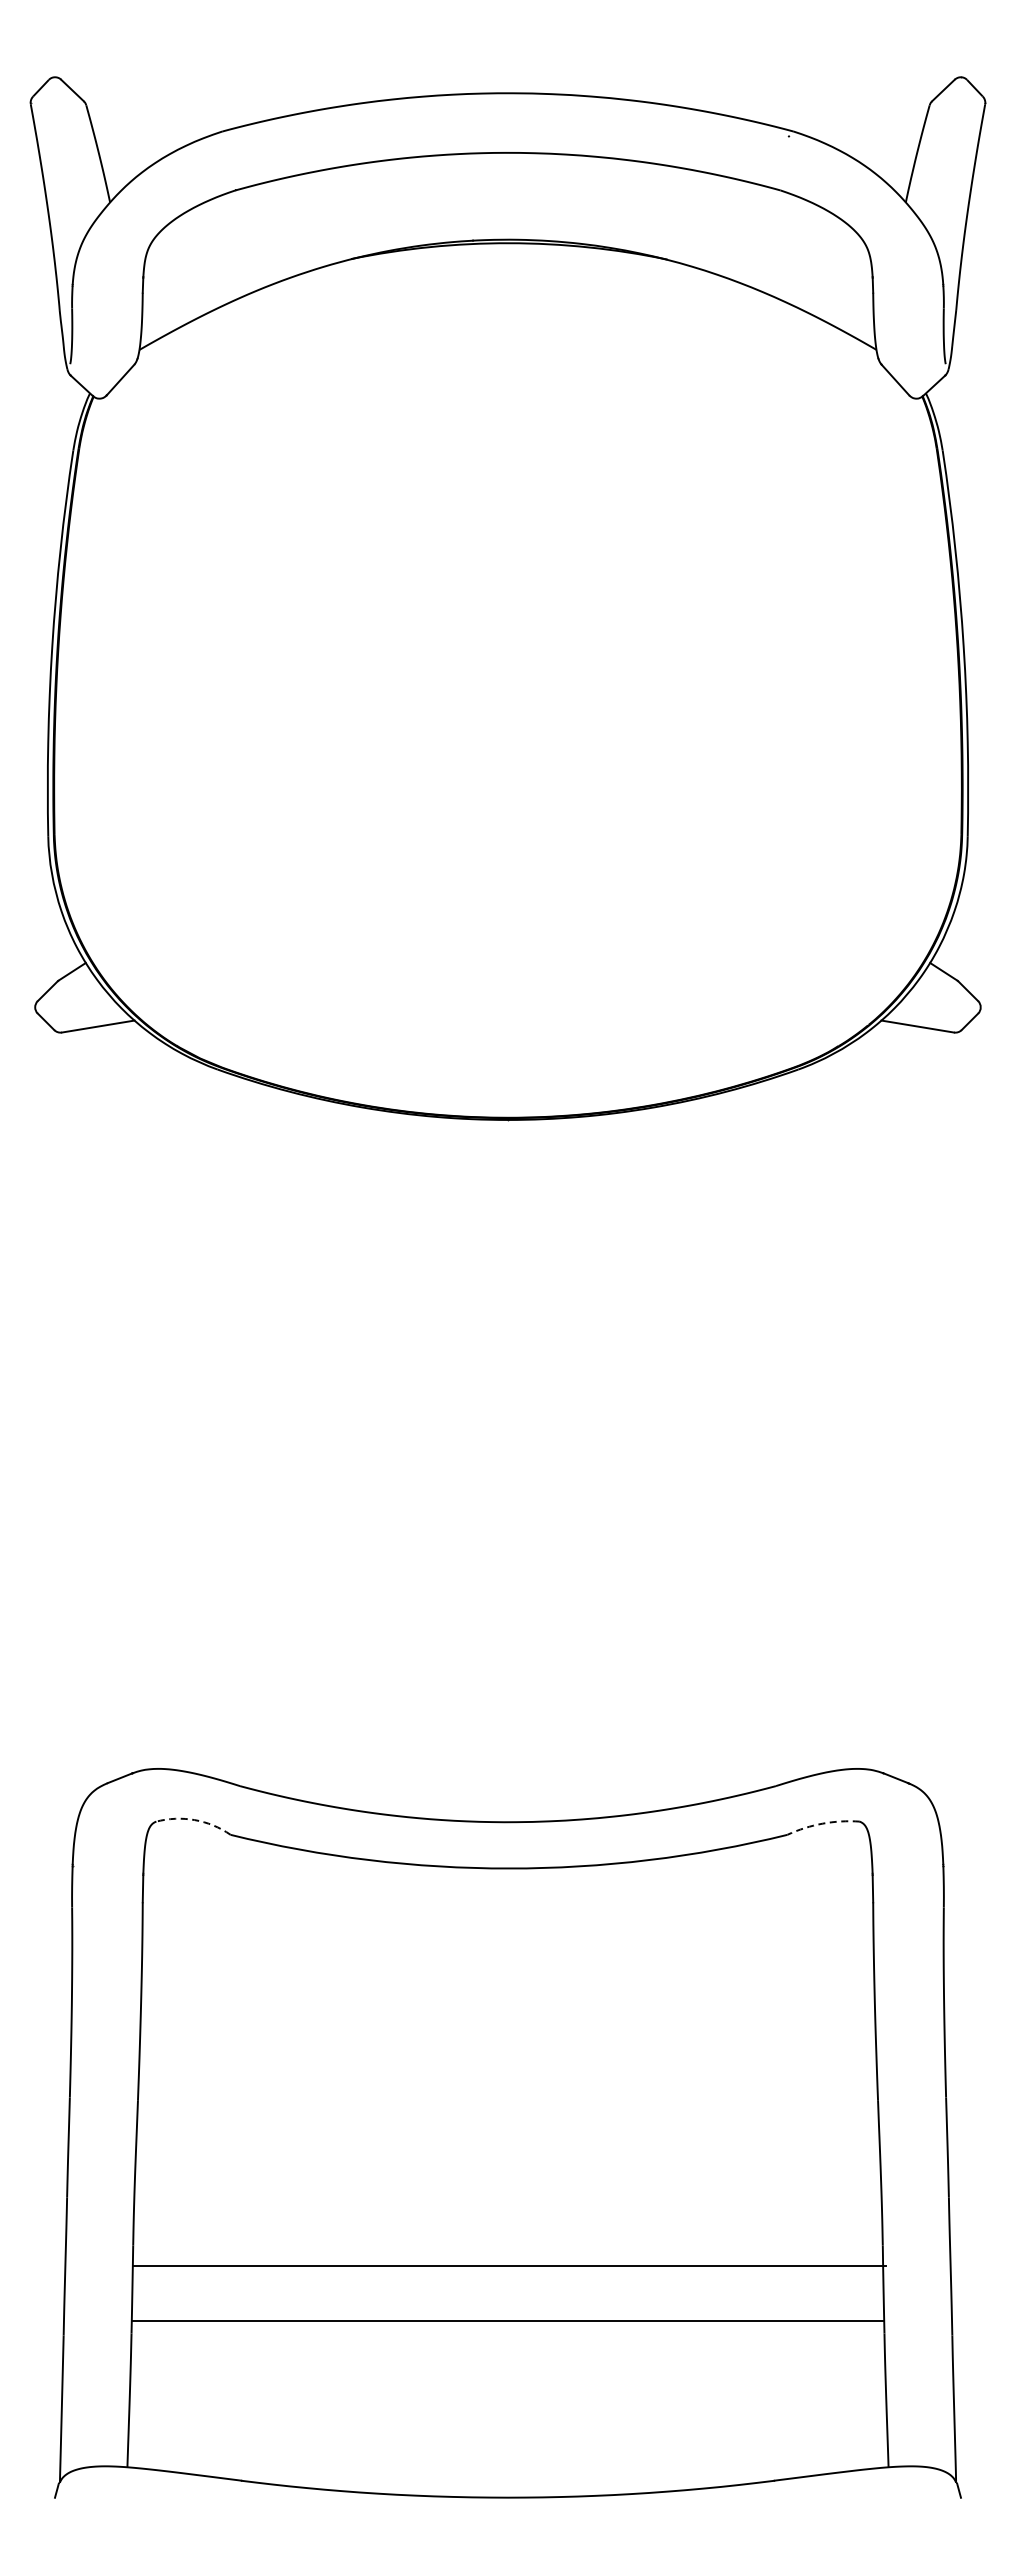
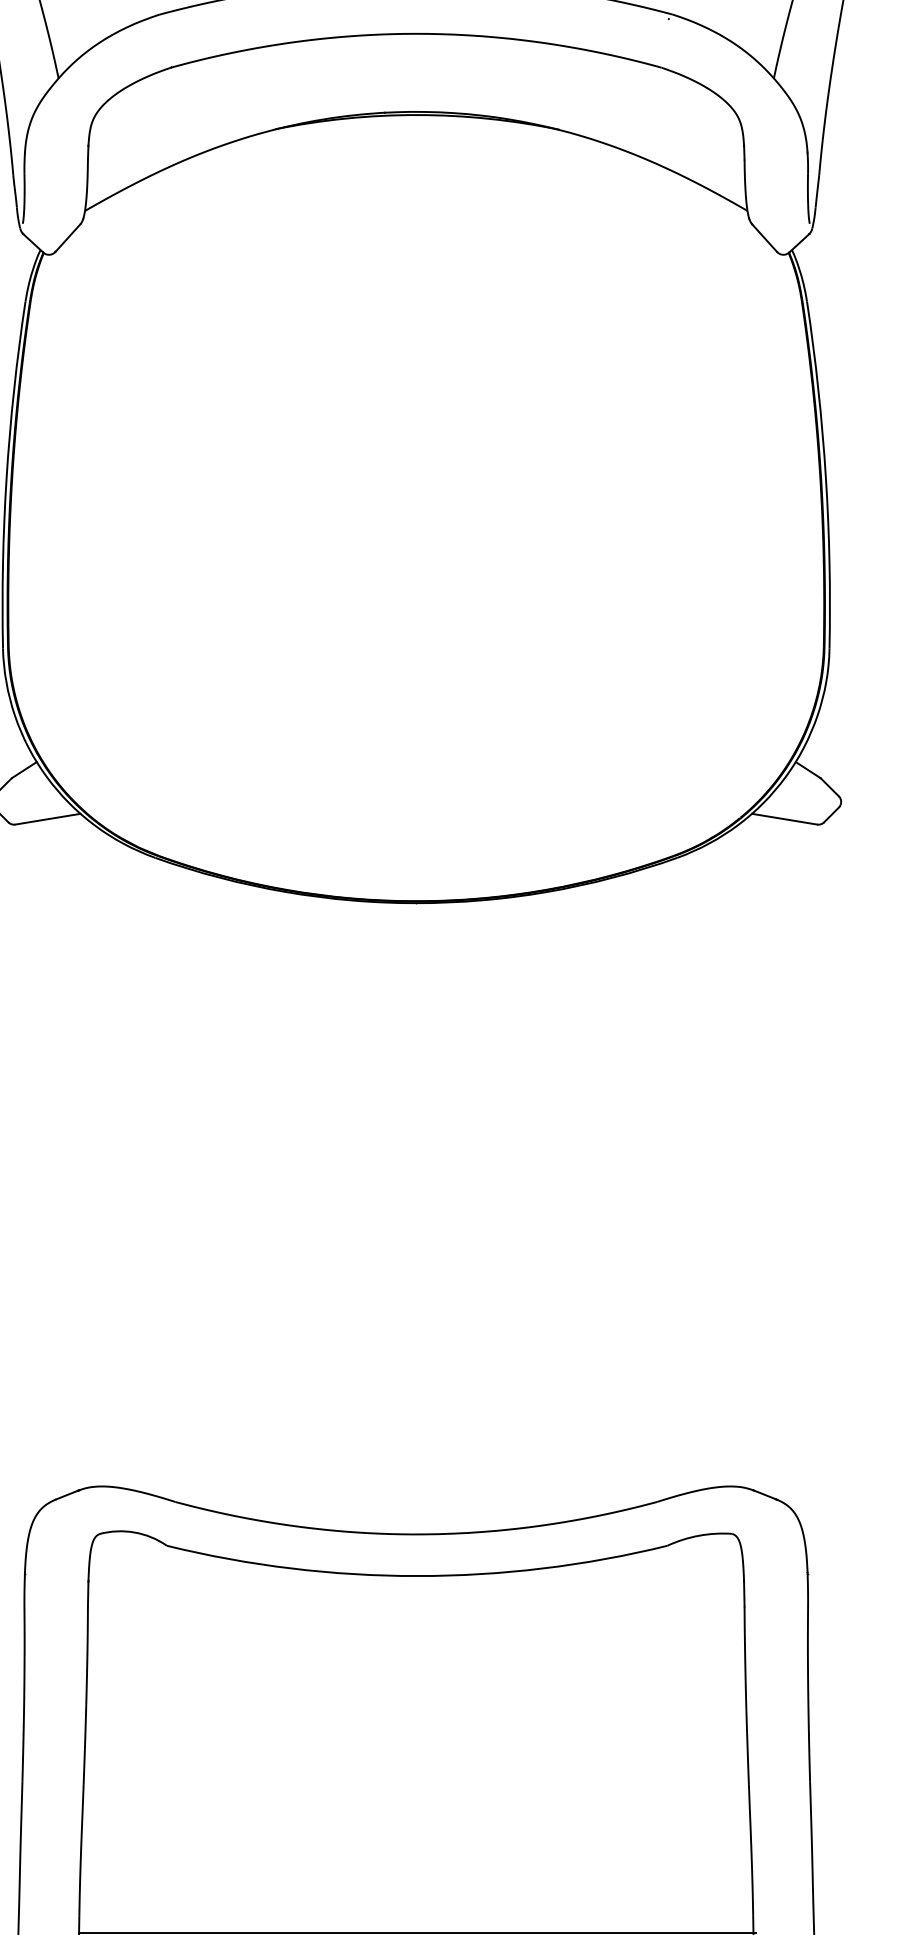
arc: (194, 1820) -> (134, 1532), dashed -> solid
arc: (822, 1823) -> (698, 1535), dashed -> solid

